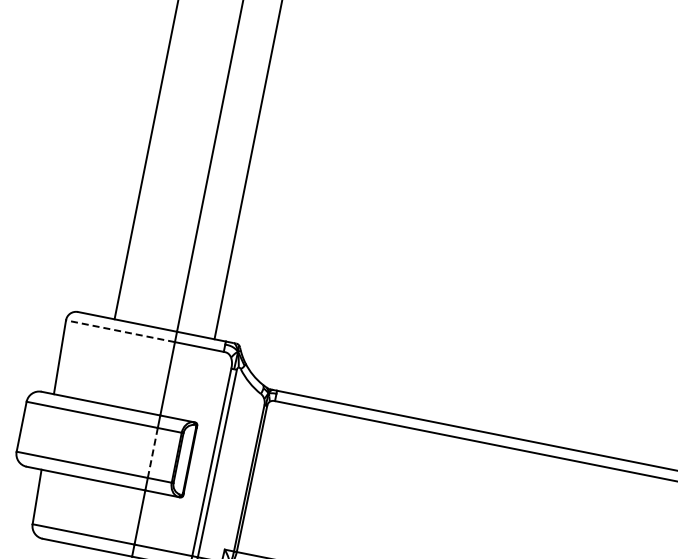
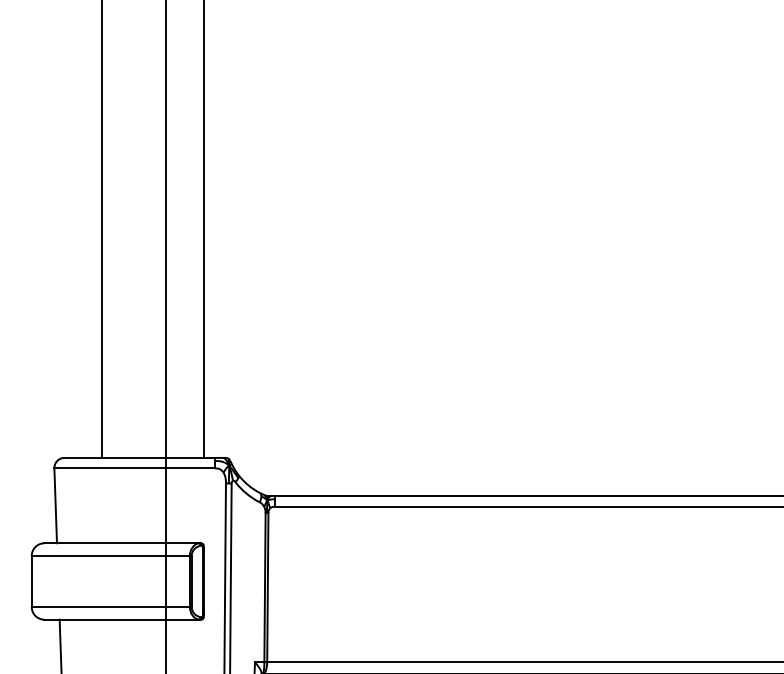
line: (120, 331) -> (109, 468), dashed -> solid
line: (153, 452) -> (165, 580), dashed -> solid

